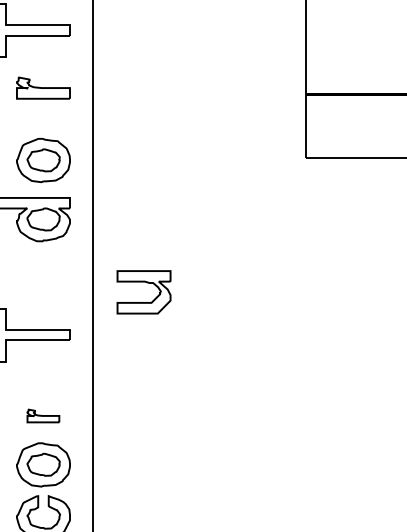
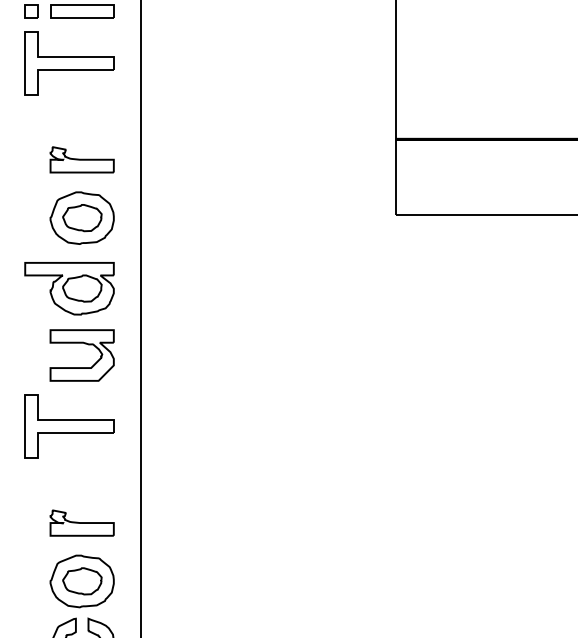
part: (42, 87) -> (81, 159), moved
part: (146, 283) -> (85, 344), moved
part: (42, 415) -> (81, 522), size x1.67

